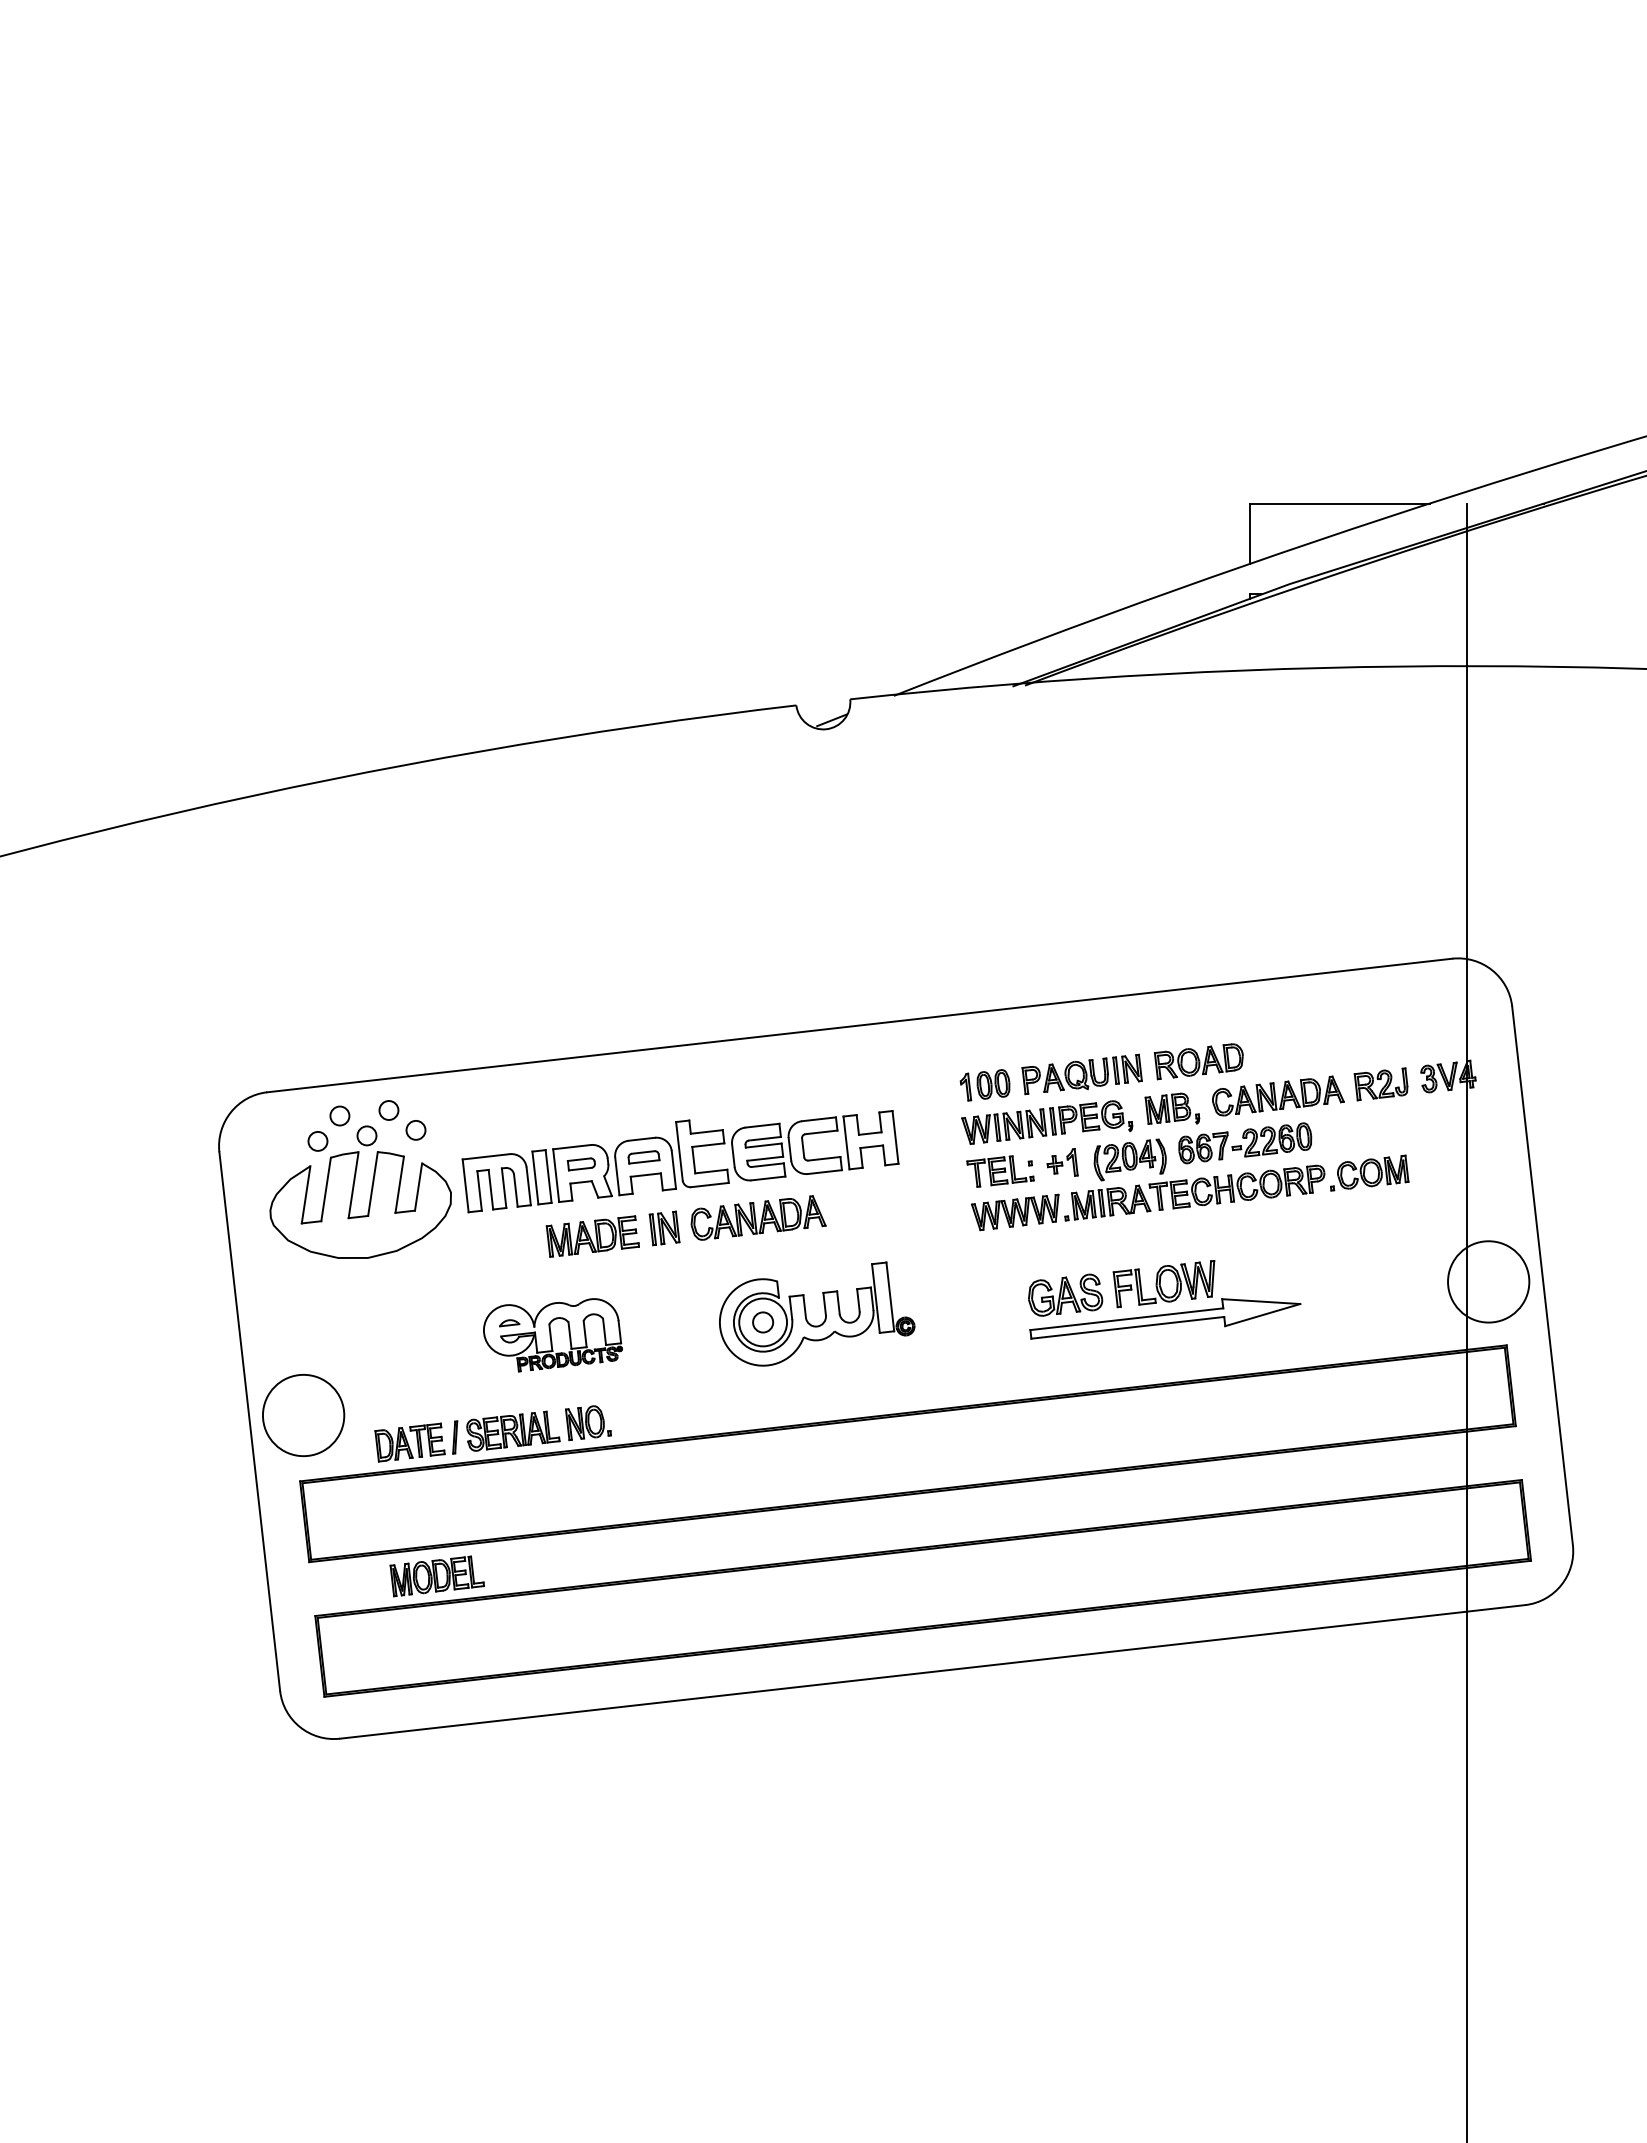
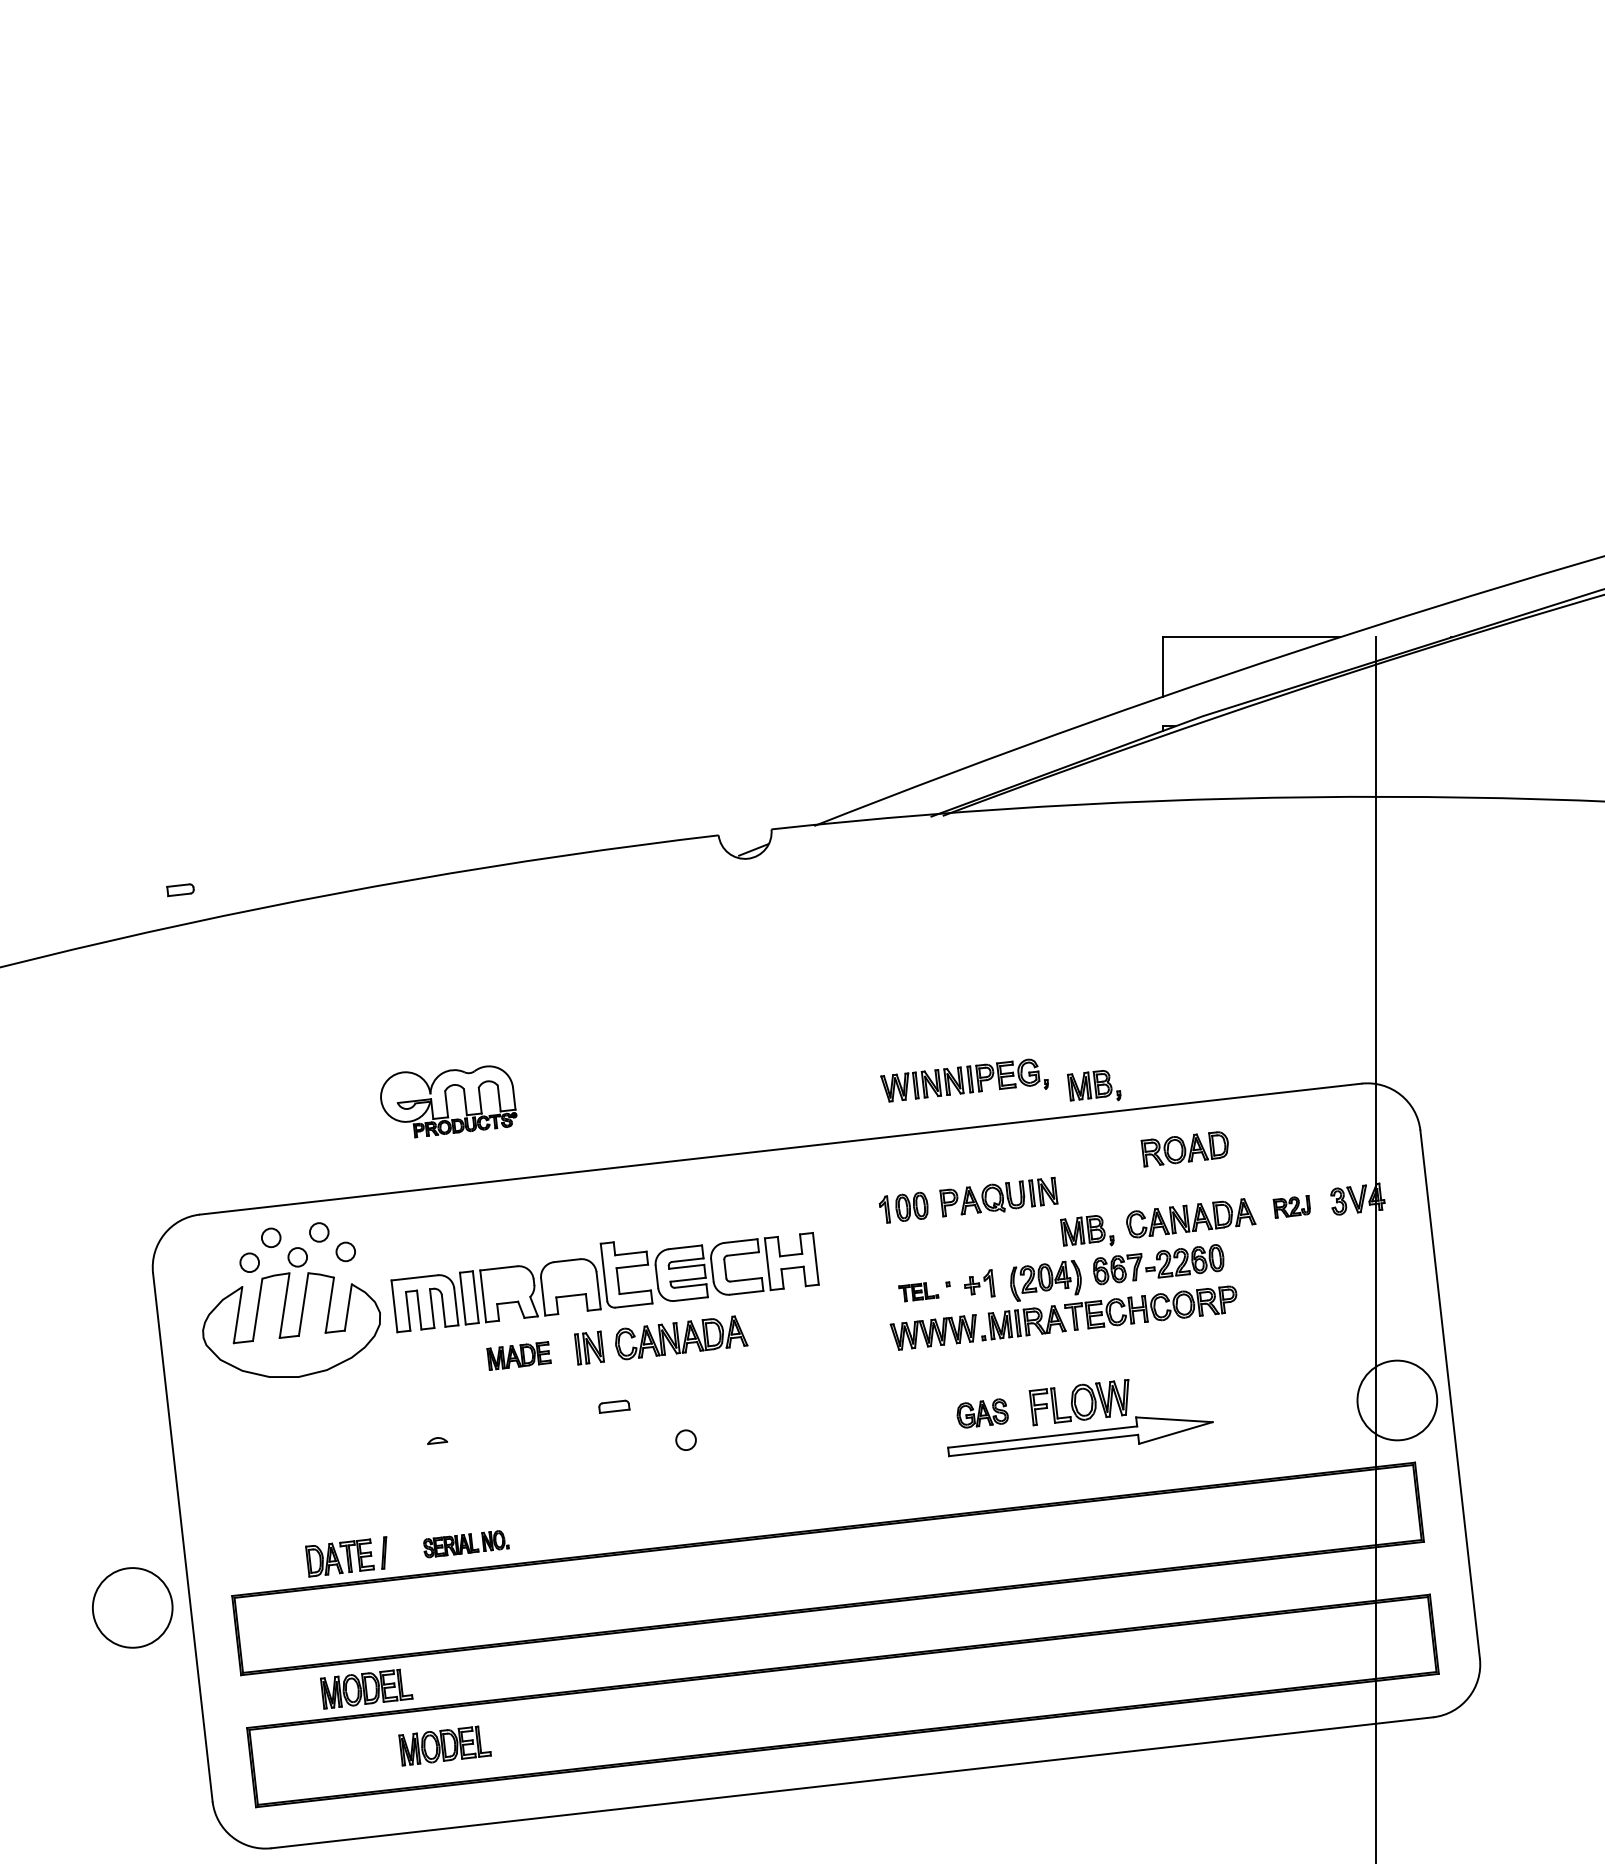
part: (1179, 960) -> (1094, 1085), added
part: (1198, 1061) -> (1184, 1149), moved
part: (1380, 1084) -> (1291, 1206), size x0.7
part: (1047, 1122) -> (964, 1080), moved
part: (643, 1157) -> (613, 1406), moved
part: (580, 1164) -> (179, 890), moved
part: (1000, 1171) -> (918, 1292), size x0.6
part: (1369, 1172) -> (1280, 1293), removed
part: (592, 1236) -> (518, 1355), size x0.7
part: (1065, 1294) -> (982, 1412), size x0.7
part: (824, 1313) -> (746, 1431), removed
part: (552, 1335) -> (448, 1102), moved
circle: (303, 1415) -> (132, 1607), moved
part: (538, 1428) -> (465, 1544), size x0.6
part: (516, 1634) -> (444, 1746), added

